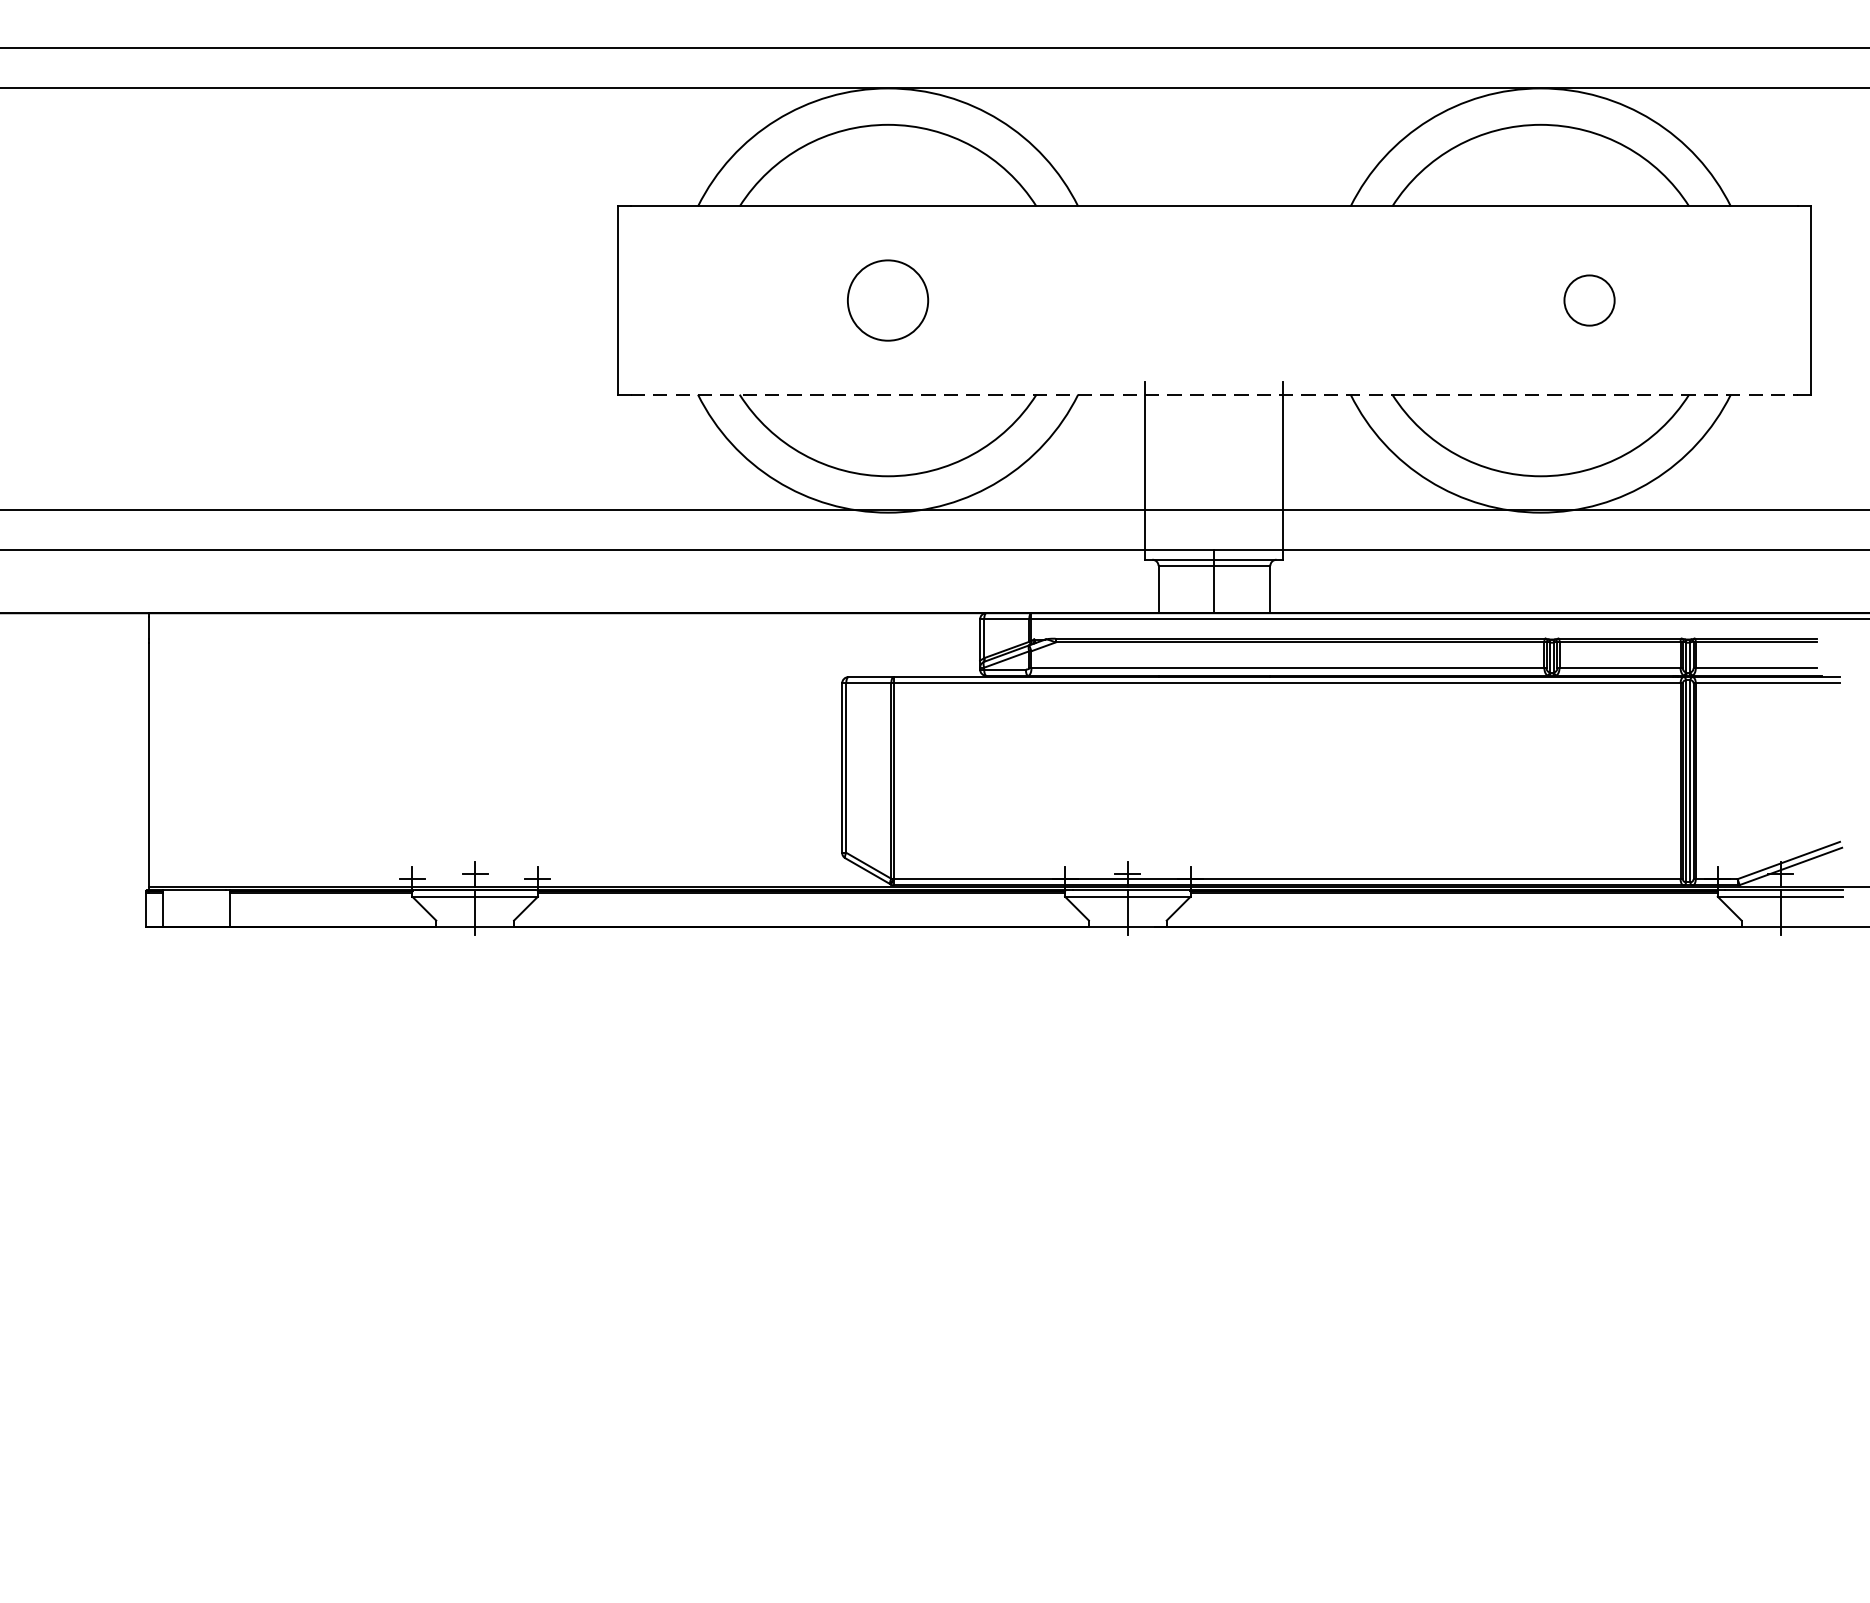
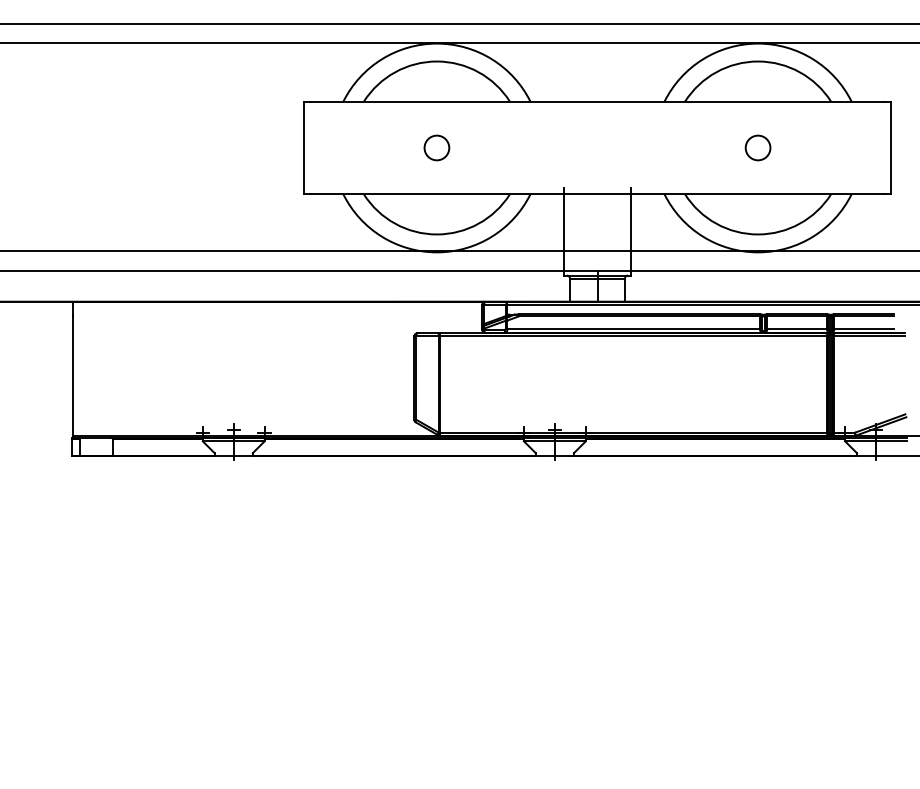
circle: (887, 299) -> (436, 147), size x0.62
circle: (1588, 299) -> (757, 147), moved
line: (1216, 395) -> (598, 194), dashed -> solid

